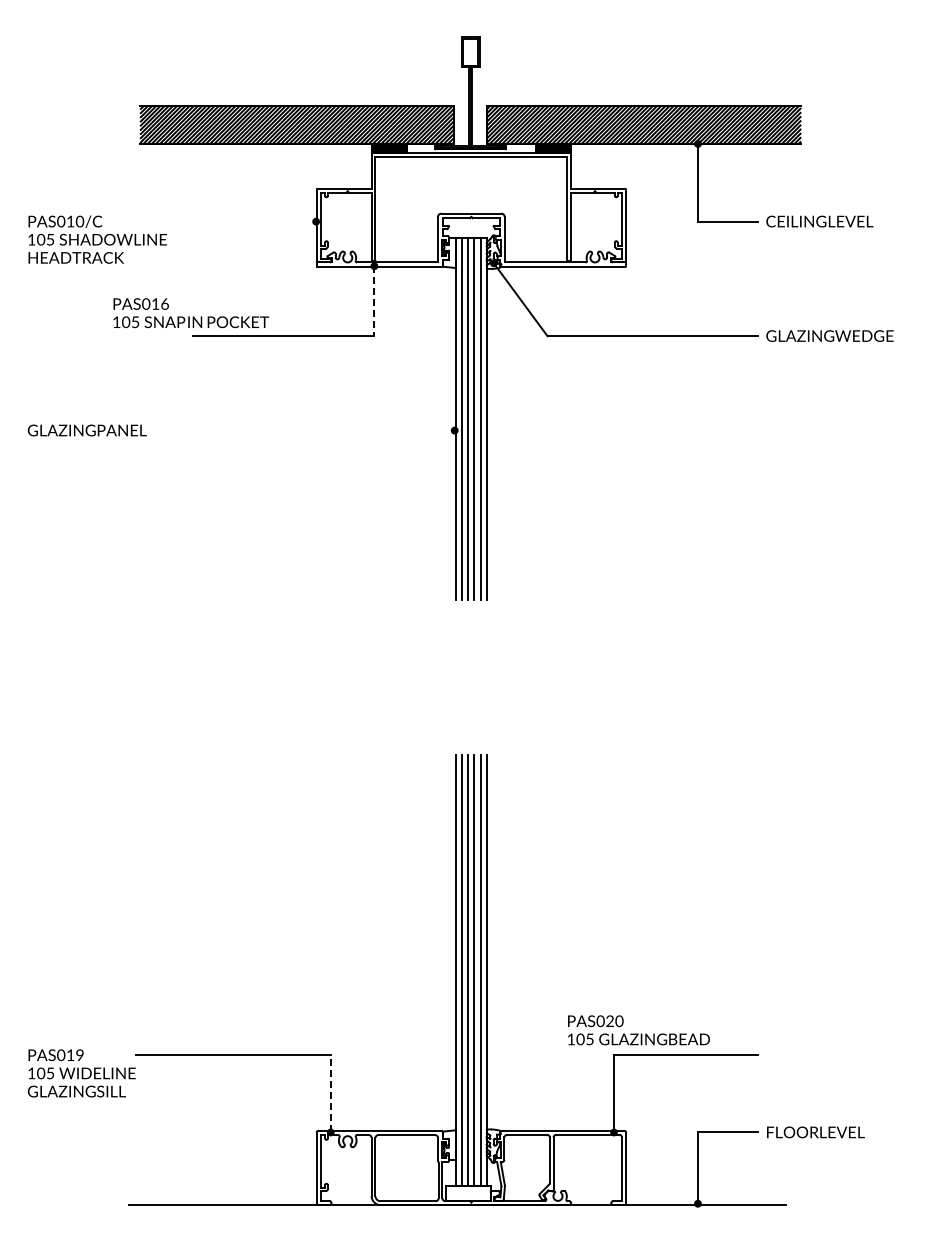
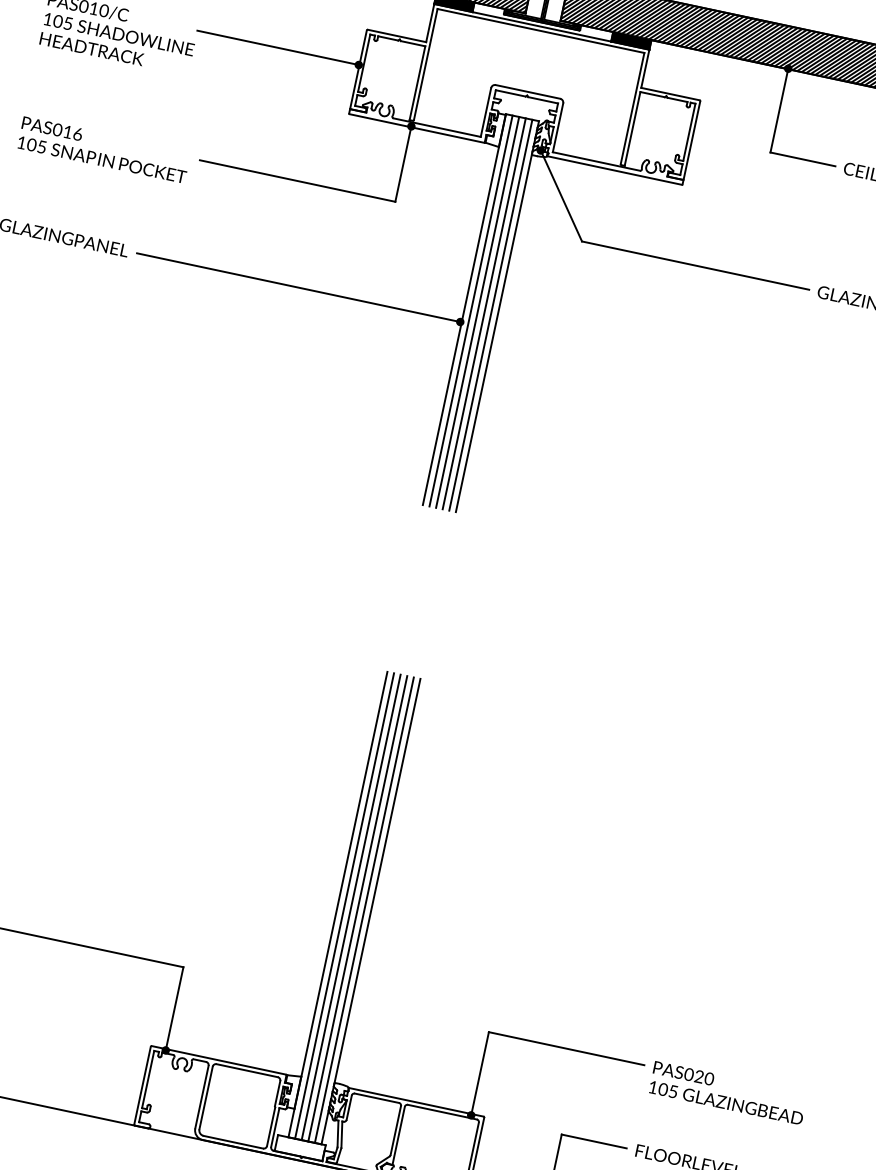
line: (241, 221) -> (278, 47), added
line: (374, 301) -> (403, 164), dashed -> solid
text: (191, 313) -> (104, 150), moved
line: (304, 430) -> (298, 287), added
text: (638, 1030) -> (727, 1093), moved
line: (330, 1093) -> (174, 1008), dashed -> solid

